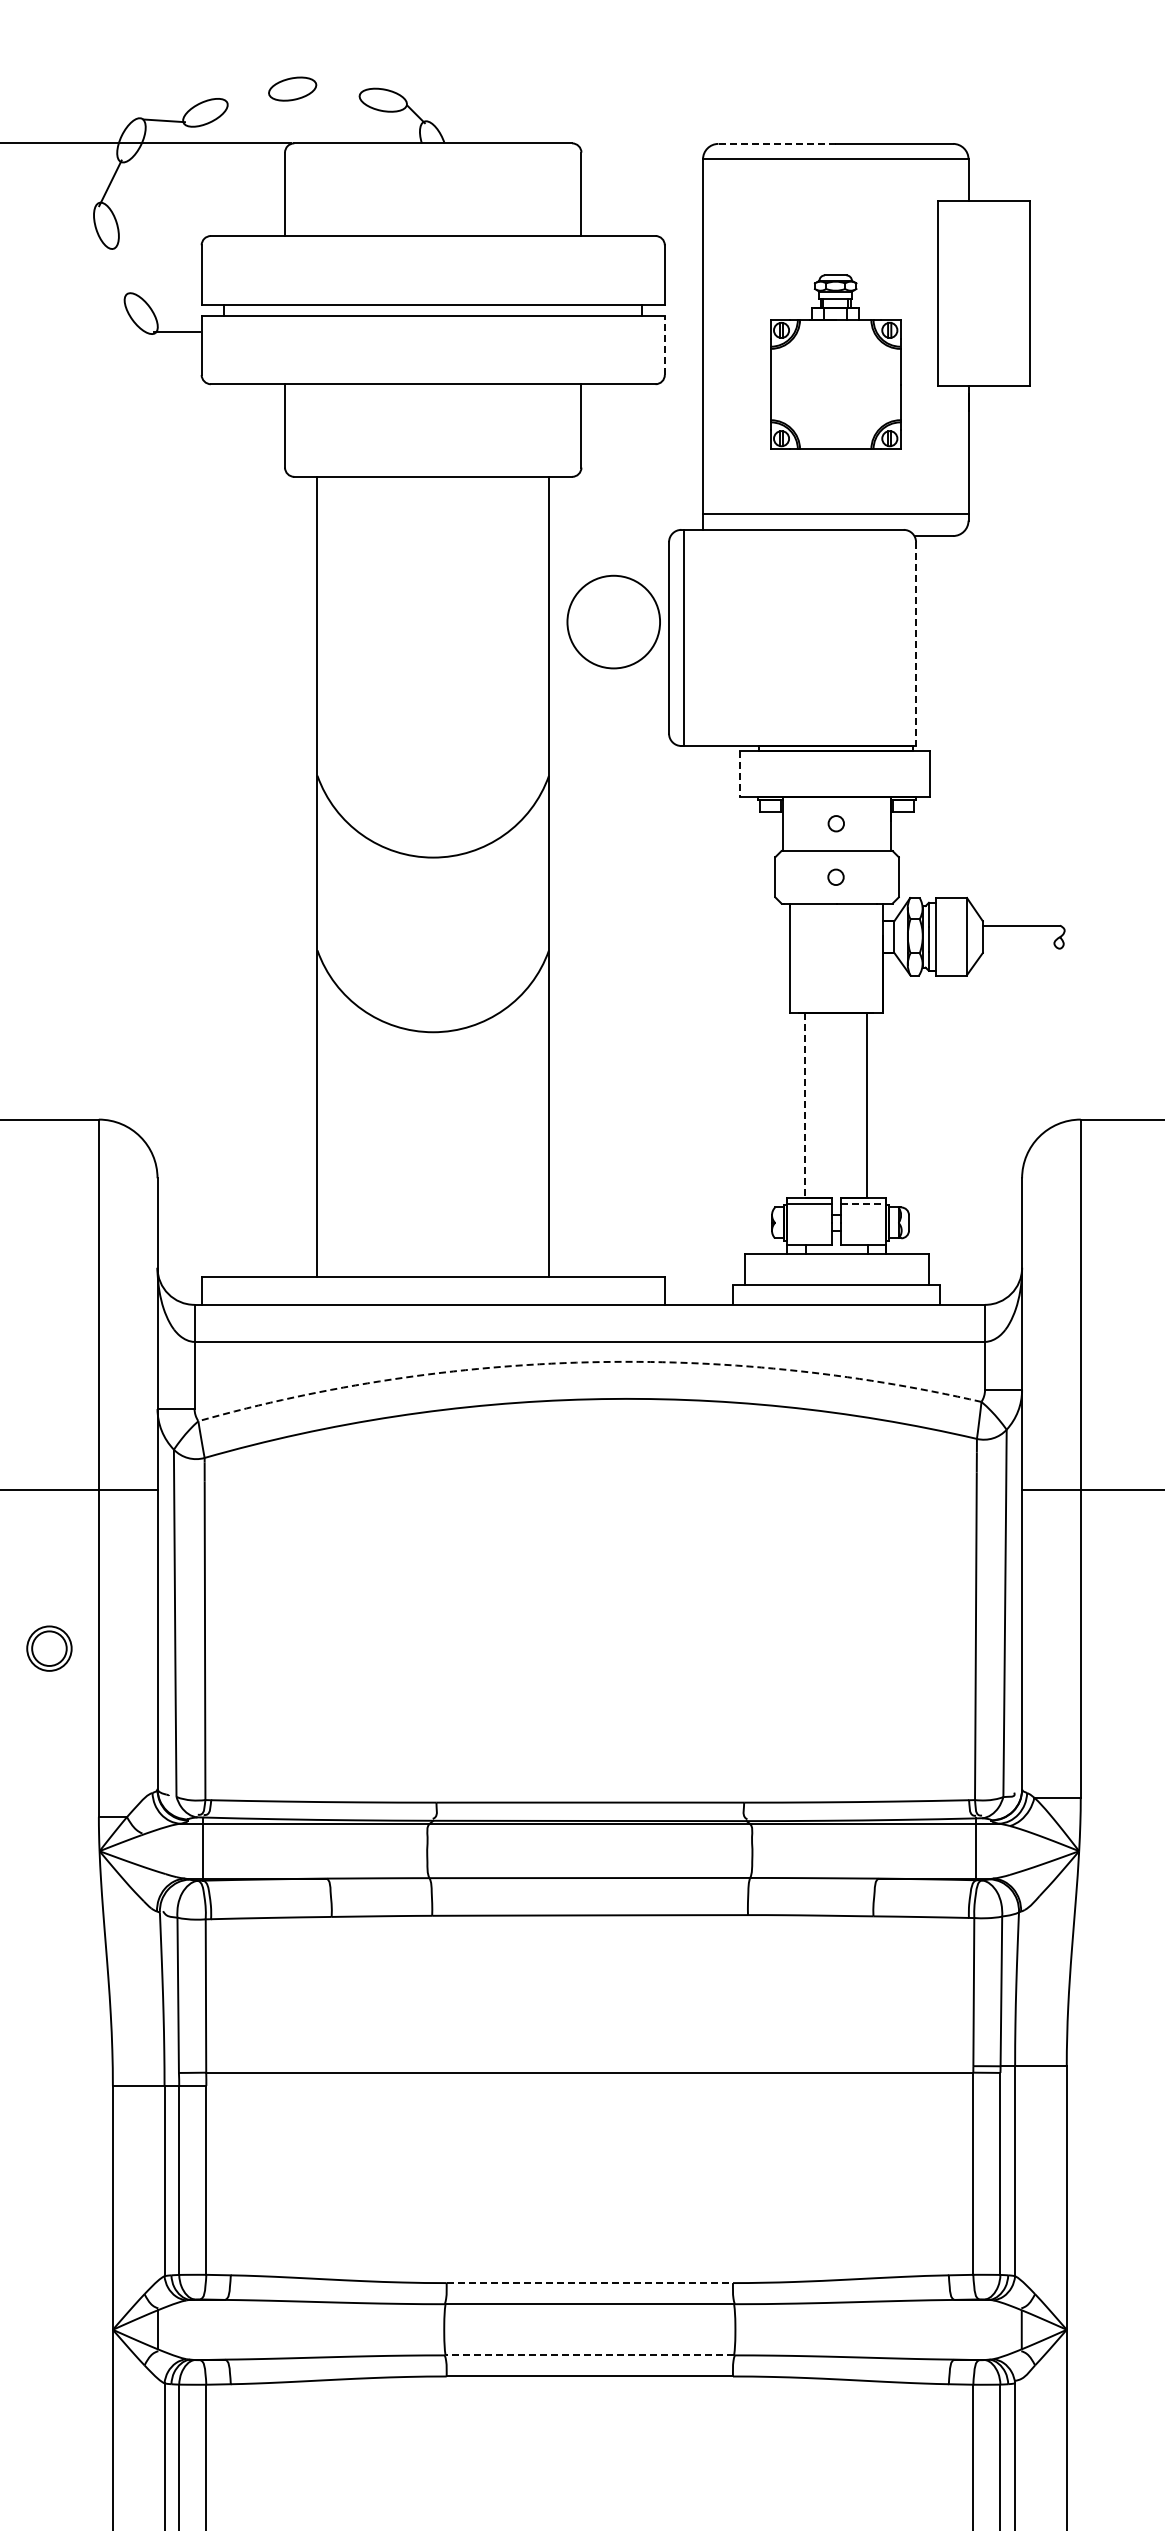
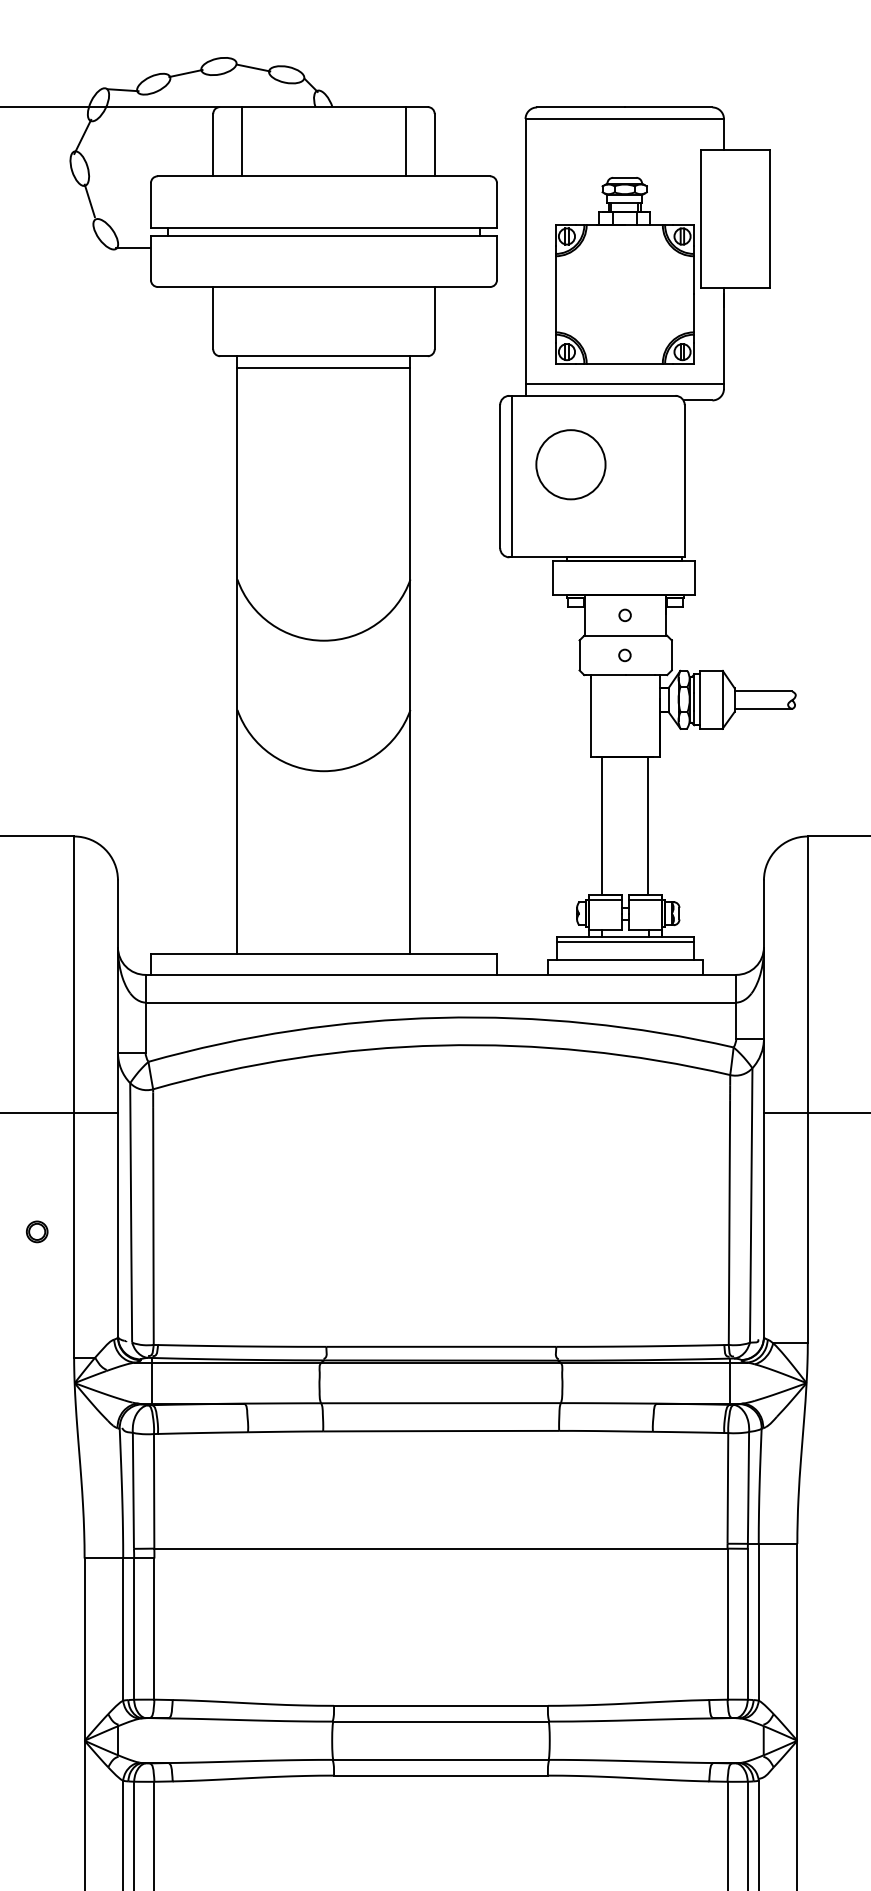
line: (338, 90) -> (253, 67), added
line: (248, 98) -> (185, 73), added
line: (777, 143) -> (581, 107), dashed -> solid
line: (324, 189) -> (242, 141), added
line: (542, 189) -> (405, 141), added
line: (119, 268) -> (89, 200), added
line: (664, 345) -> (496, 258), dashed -> solid
part: (835, 362) -> (624, 270), size x1.43
line: (433, 492) -> (324, 367), added
circle: (613, 621) -> (570, 464), moved
line: (916, 644) -> (685, 481), dashed -> solid
line: (739, 774) -> (552, 578), dashed -> solid
line: (1021, 948) -> (763, 708), added
line: (805, 1105) -> (602, 825), dashed -> solid
line: (864, 1204) -> (646, 899), dashed -> solid
line: (836, 1261) -> (625, 942), added
arc: (588, 1362) -> (439, 1017), dashed -> solid
part: (49, 1648) -> (37, 1231), size x0.62
line: (590, 2283) -> (441, 1706), dashed -> solid
line: (589, 2355) -> (440, 1759), dashed -> solid

